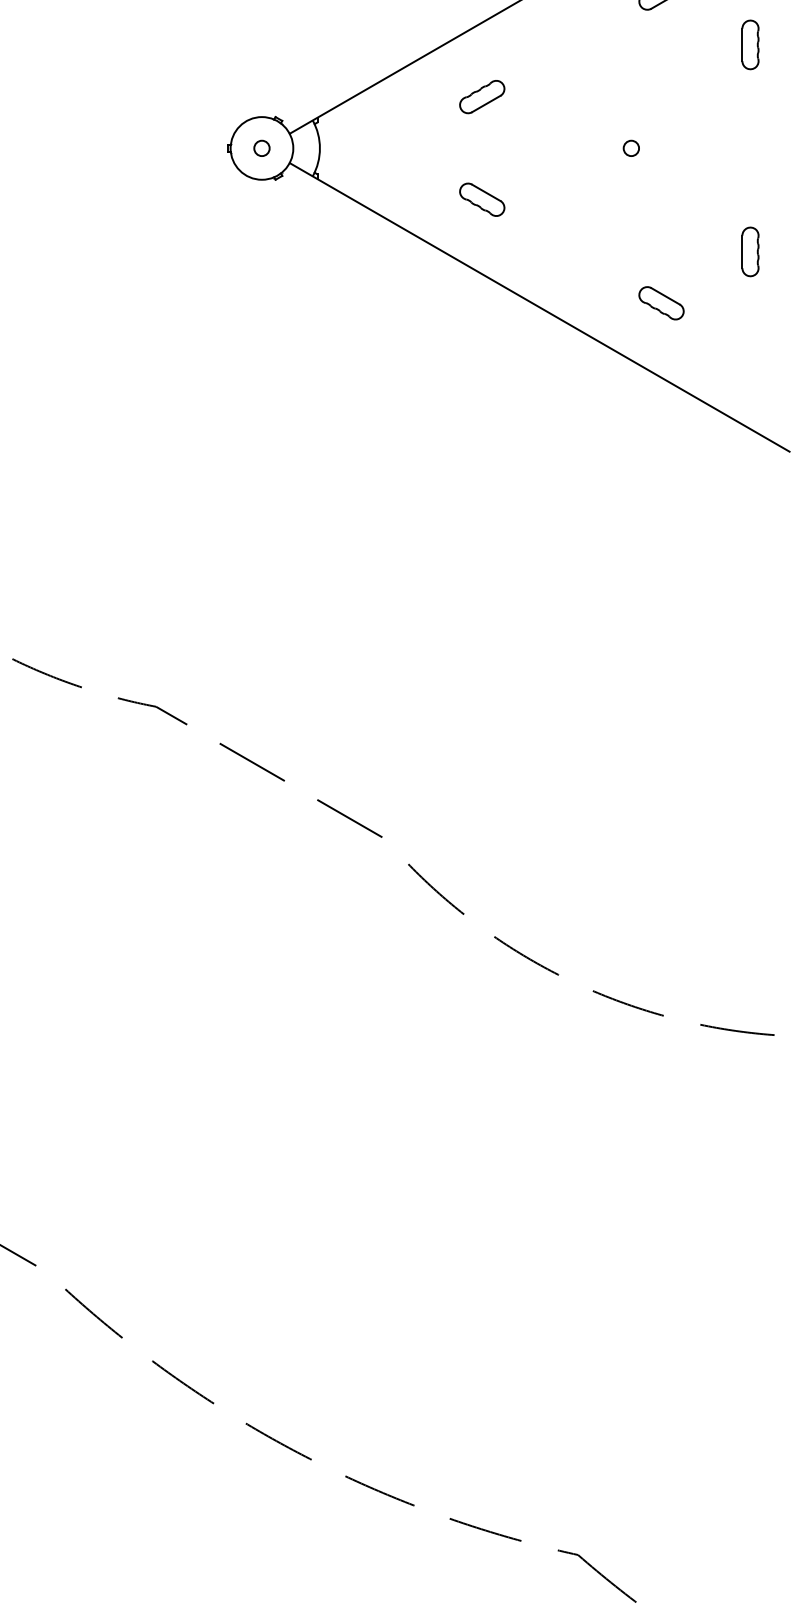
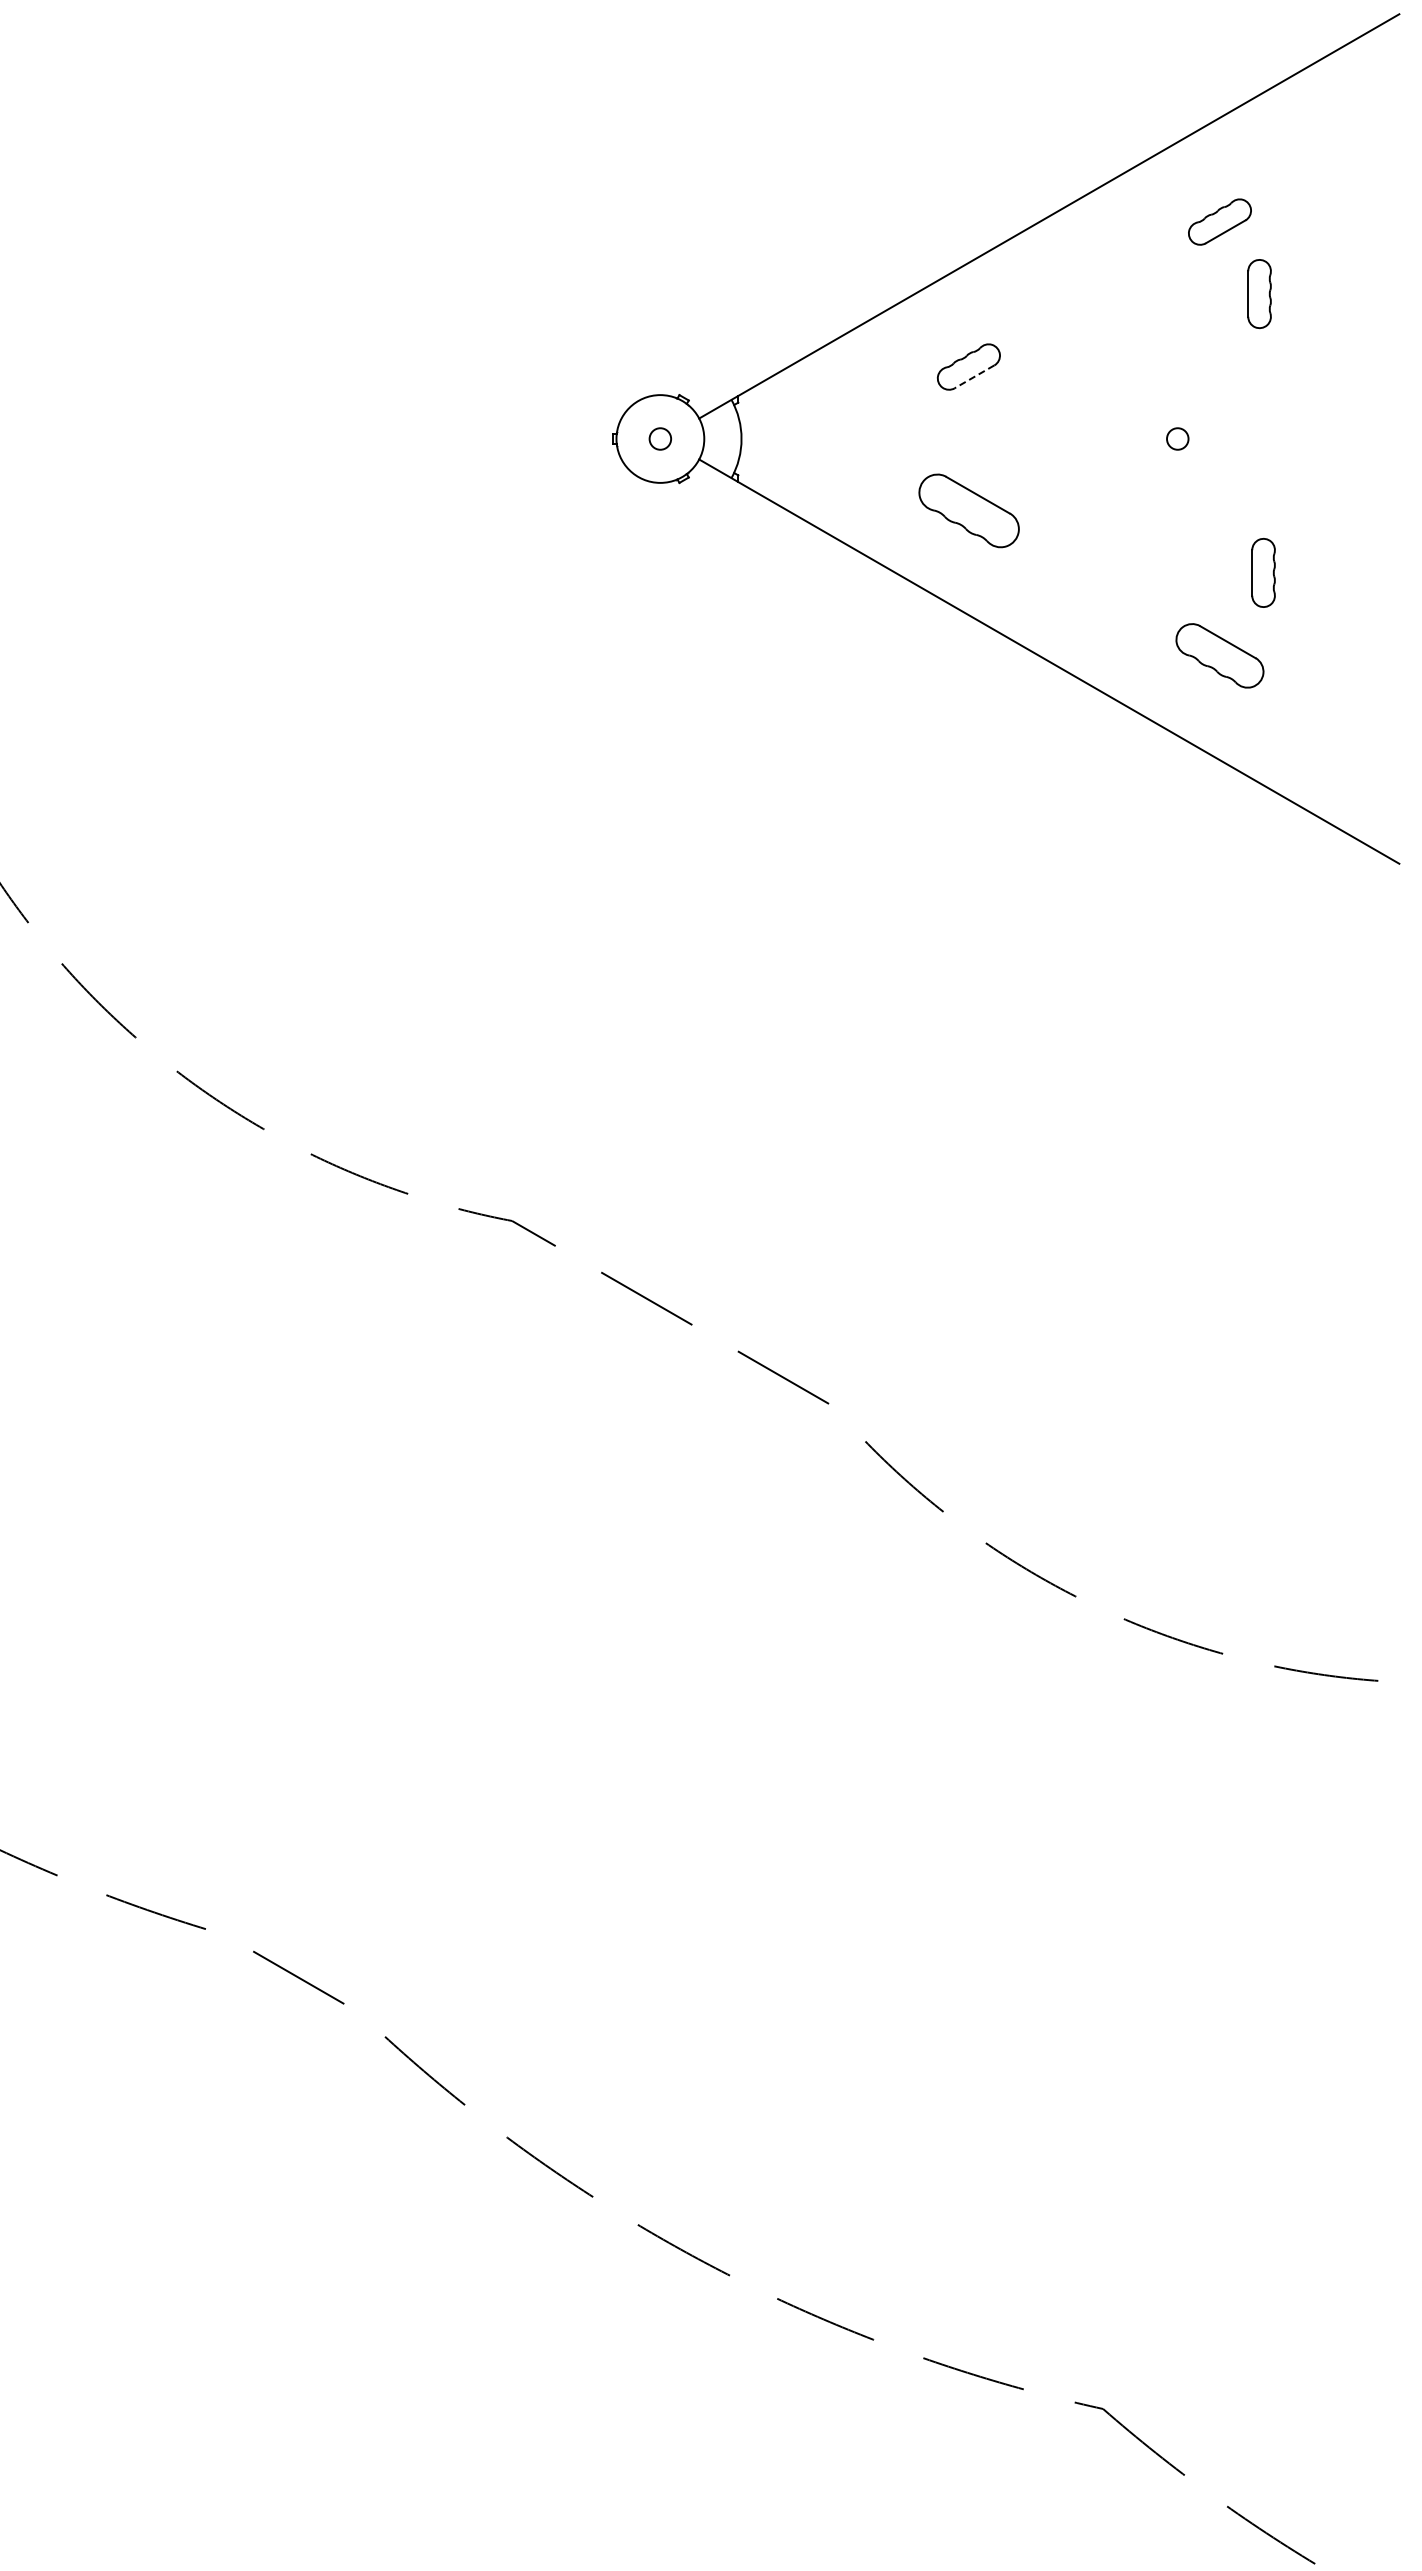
part: (750, 45) -> (1259, 294), moved
line: (486, 103) -> (974, 376), solid -> dashed
part: (481, 199) -> (968, 510), size x1.6
part: (750, 251) -> (1263, 572), moved
part: (661, 303) -> (1219, 655), size x1.4

